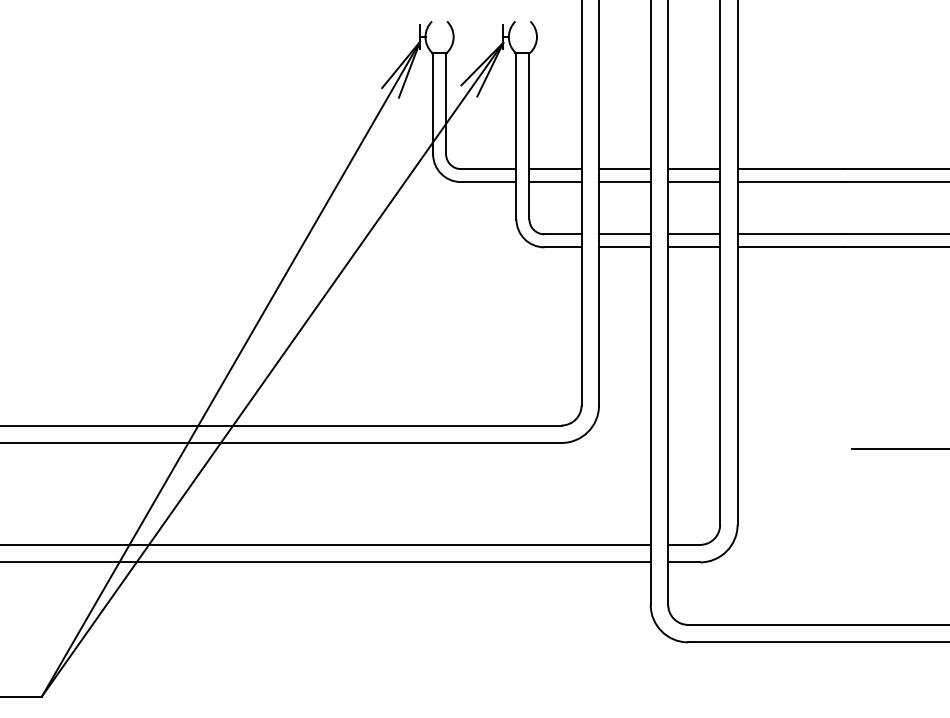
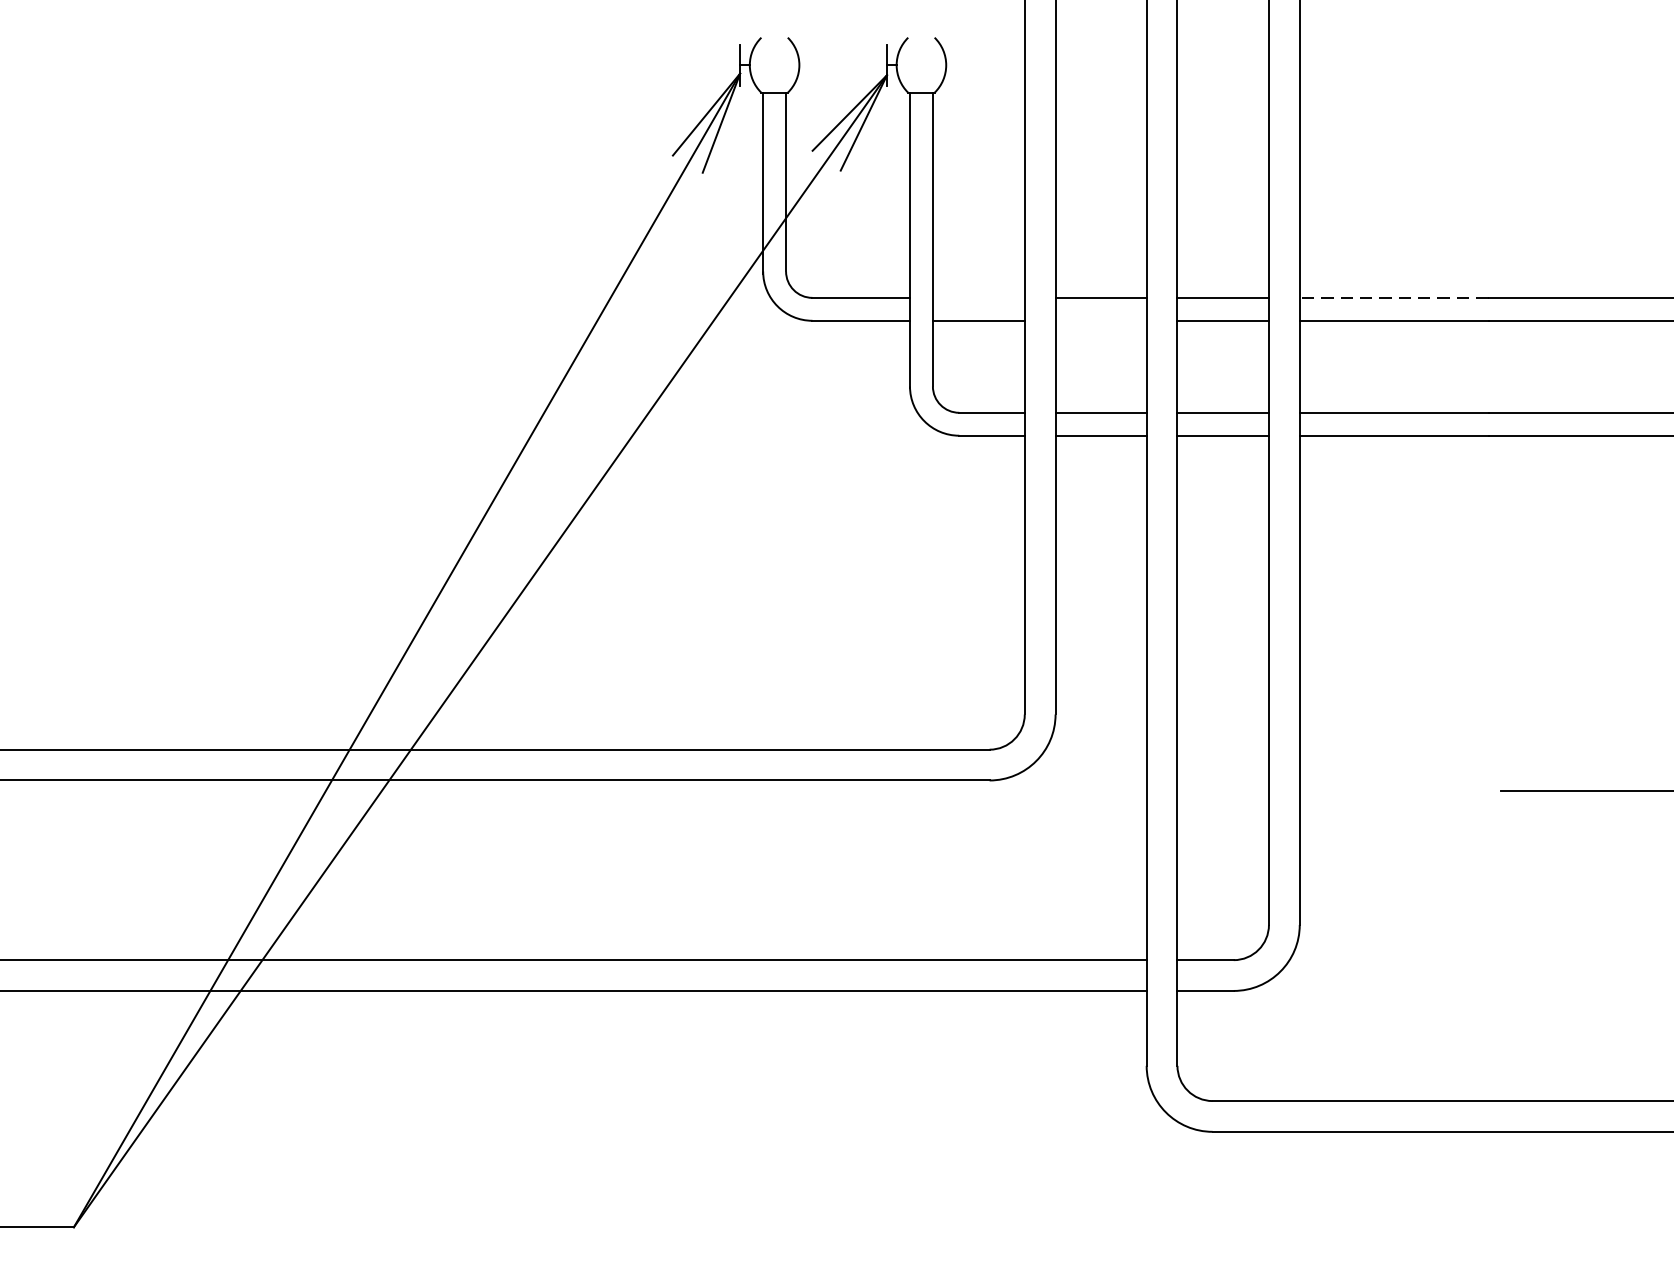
line: (555, 169) -> (978, 298), removed
line: (791, 169) -> (1394, 298), solid -> dashed
line: (624, 182) -> (1100, 321), removed

